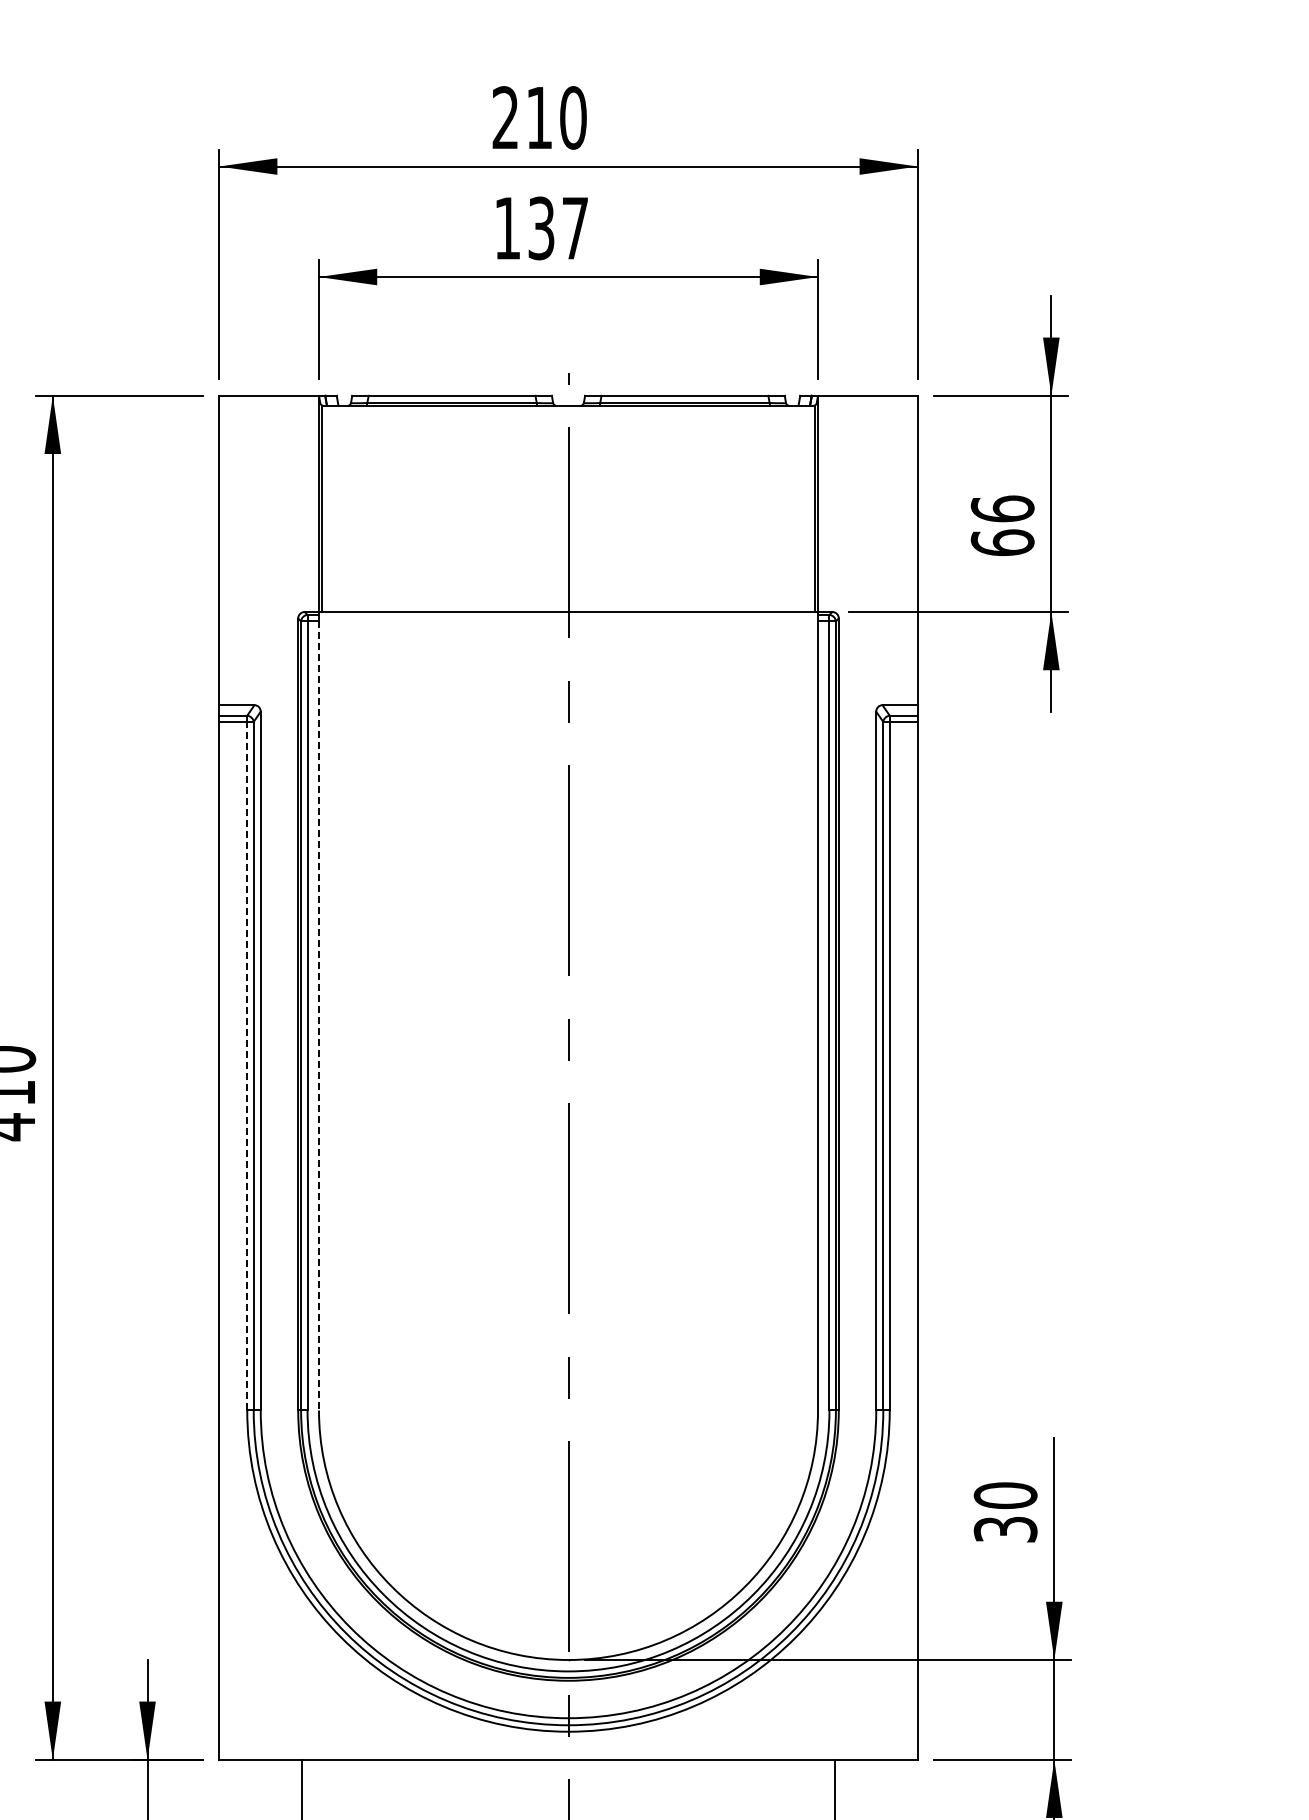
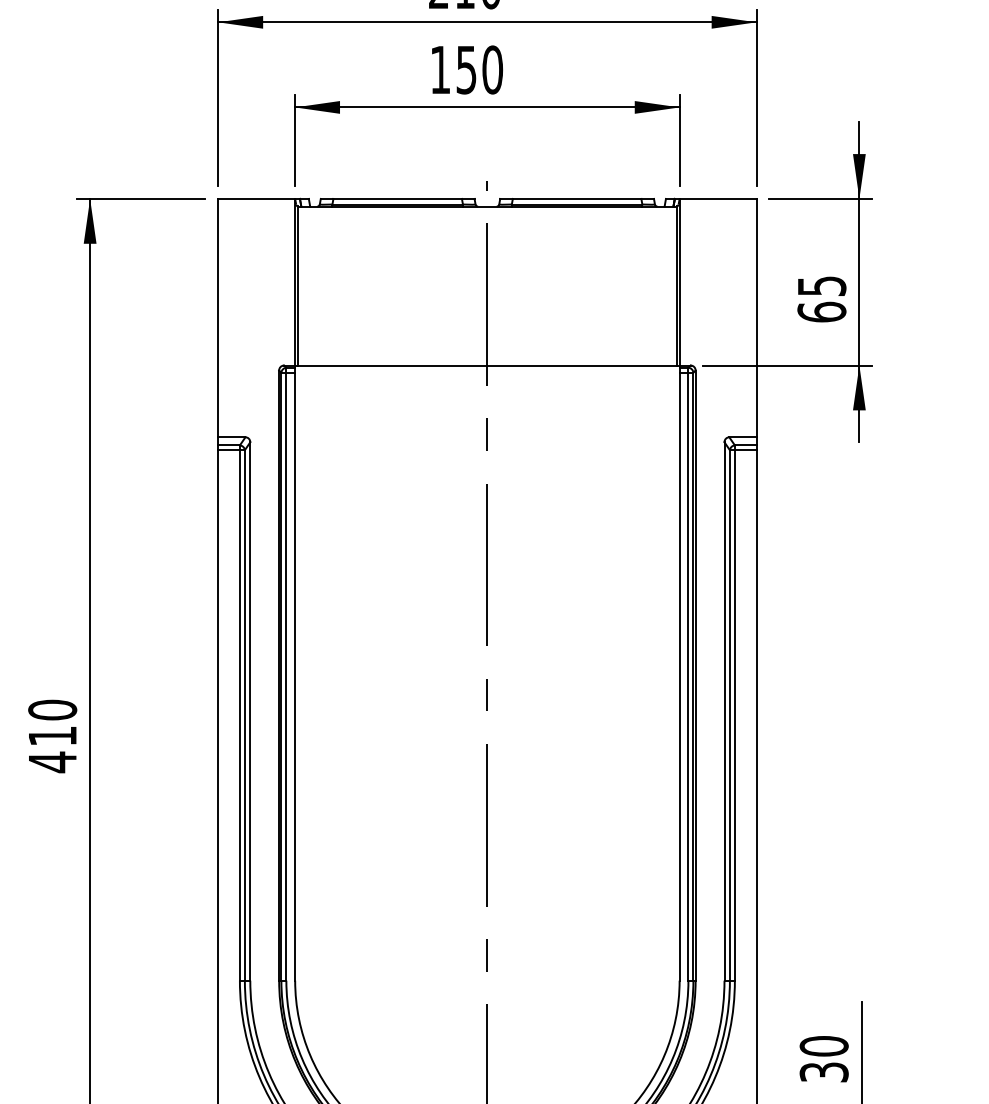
text: (558, 228) -> (479, 70), 137 -> 150
text: (1002, 508) -> (821, 285), 66 -> 65
line: (319, 1015) -> (295, 676), dashed -> solid
line: (247, 1065) -> (240, 714), dashed -> solid

